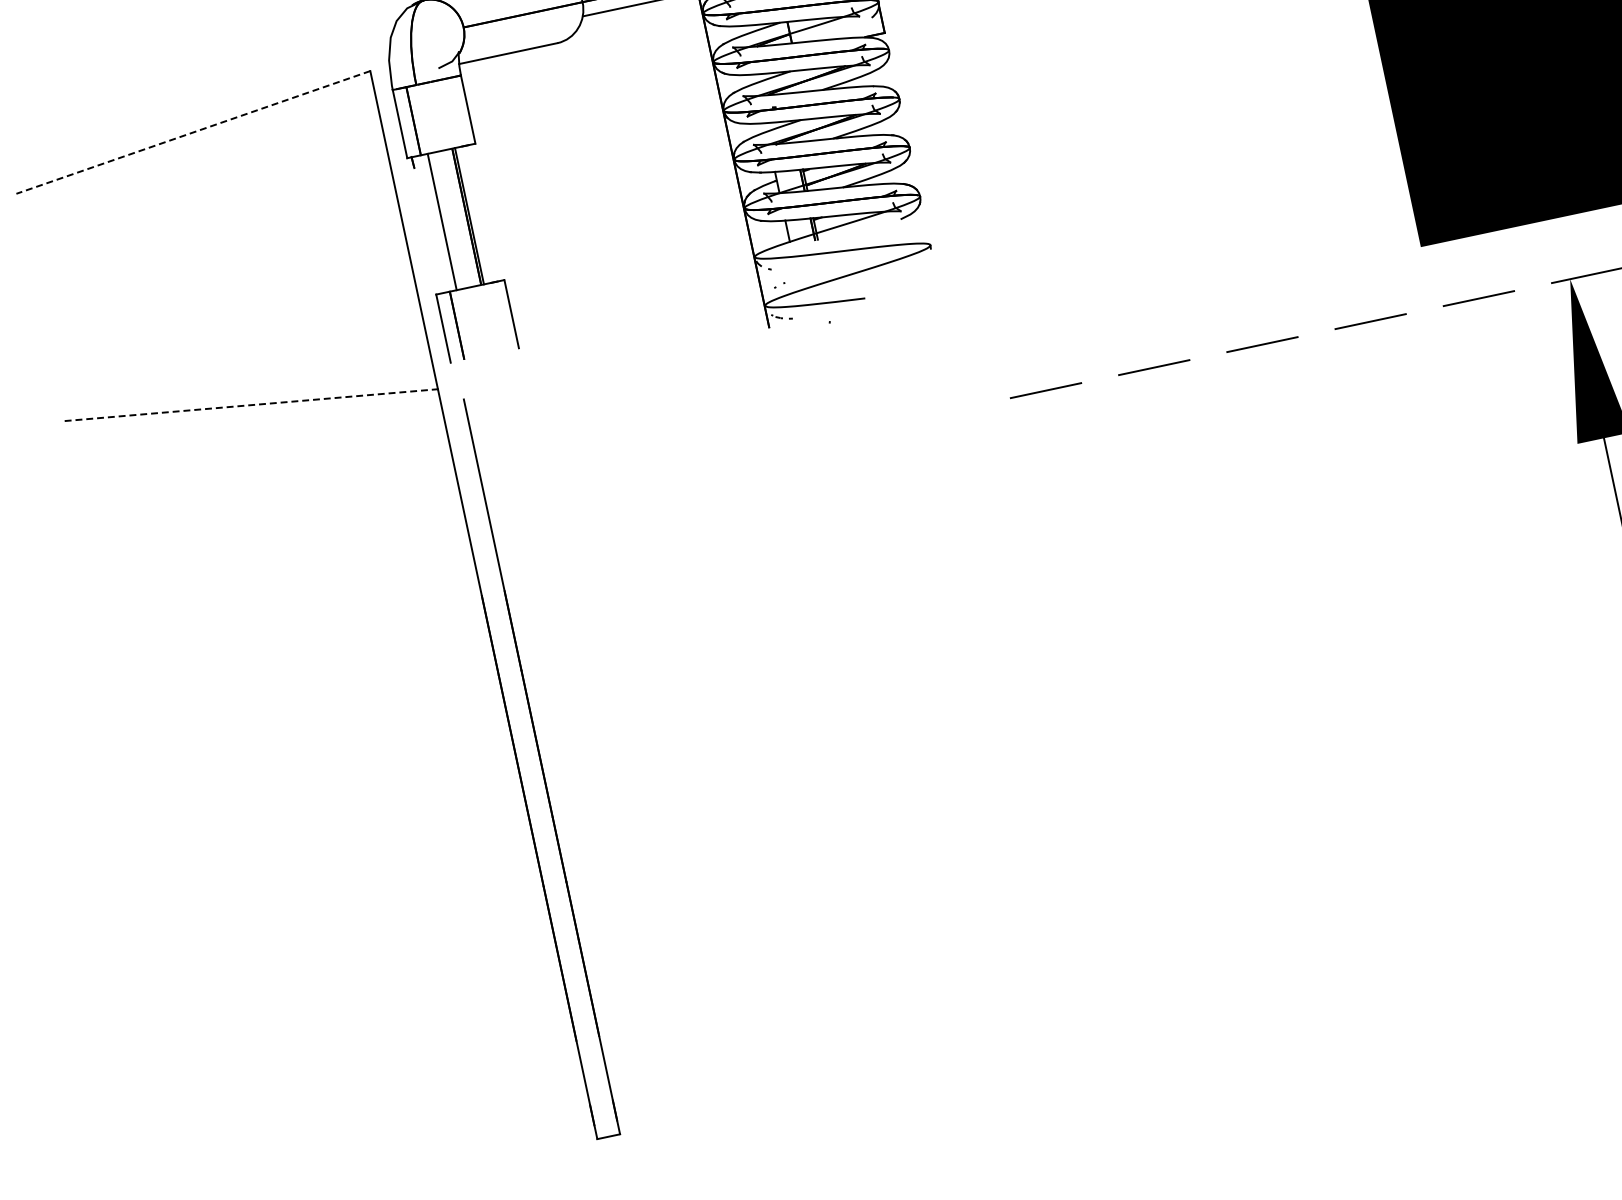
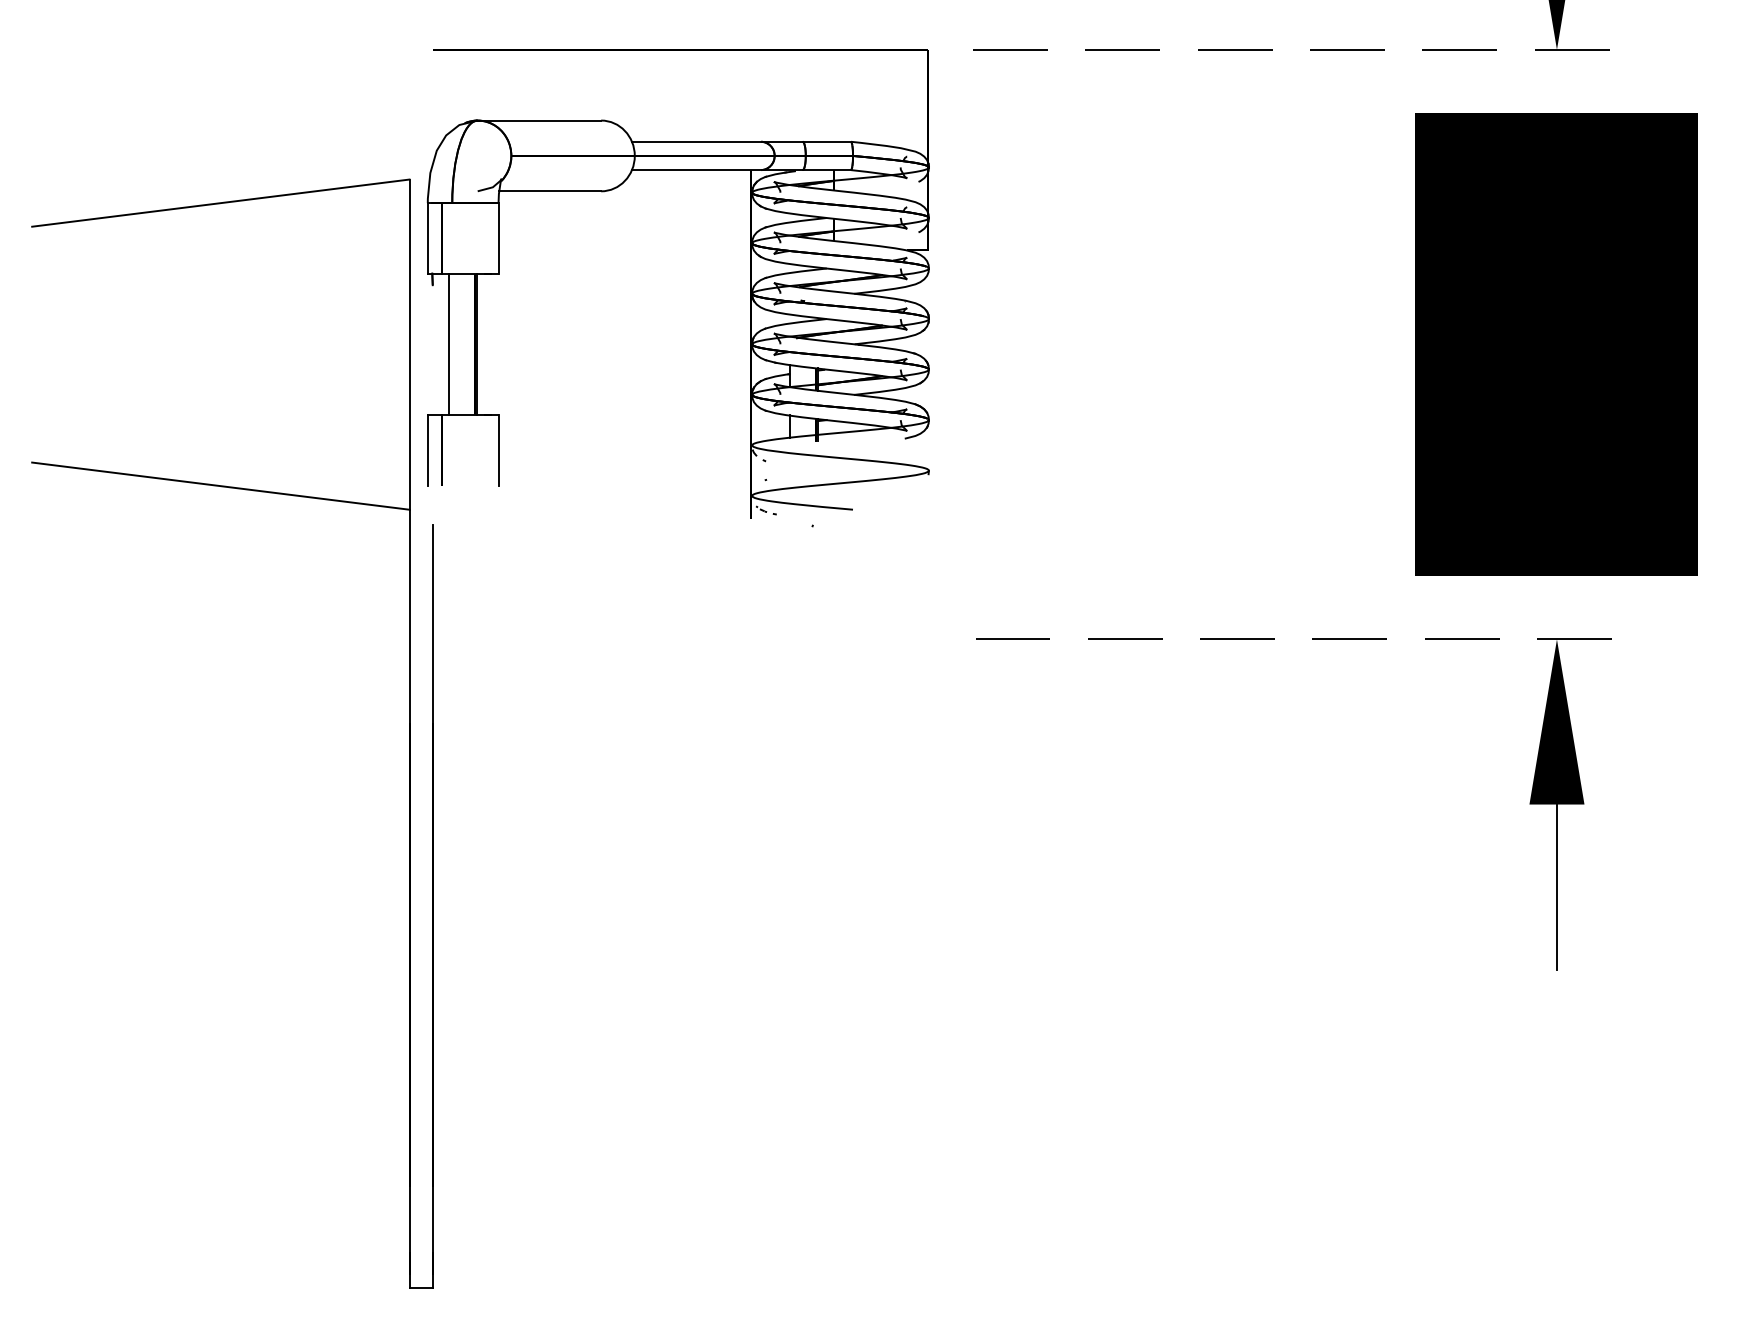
line: (193, 132) -> (220, 203), dashed -> solid
line: (252, 405) -> (221, 486), dashed -> solid

